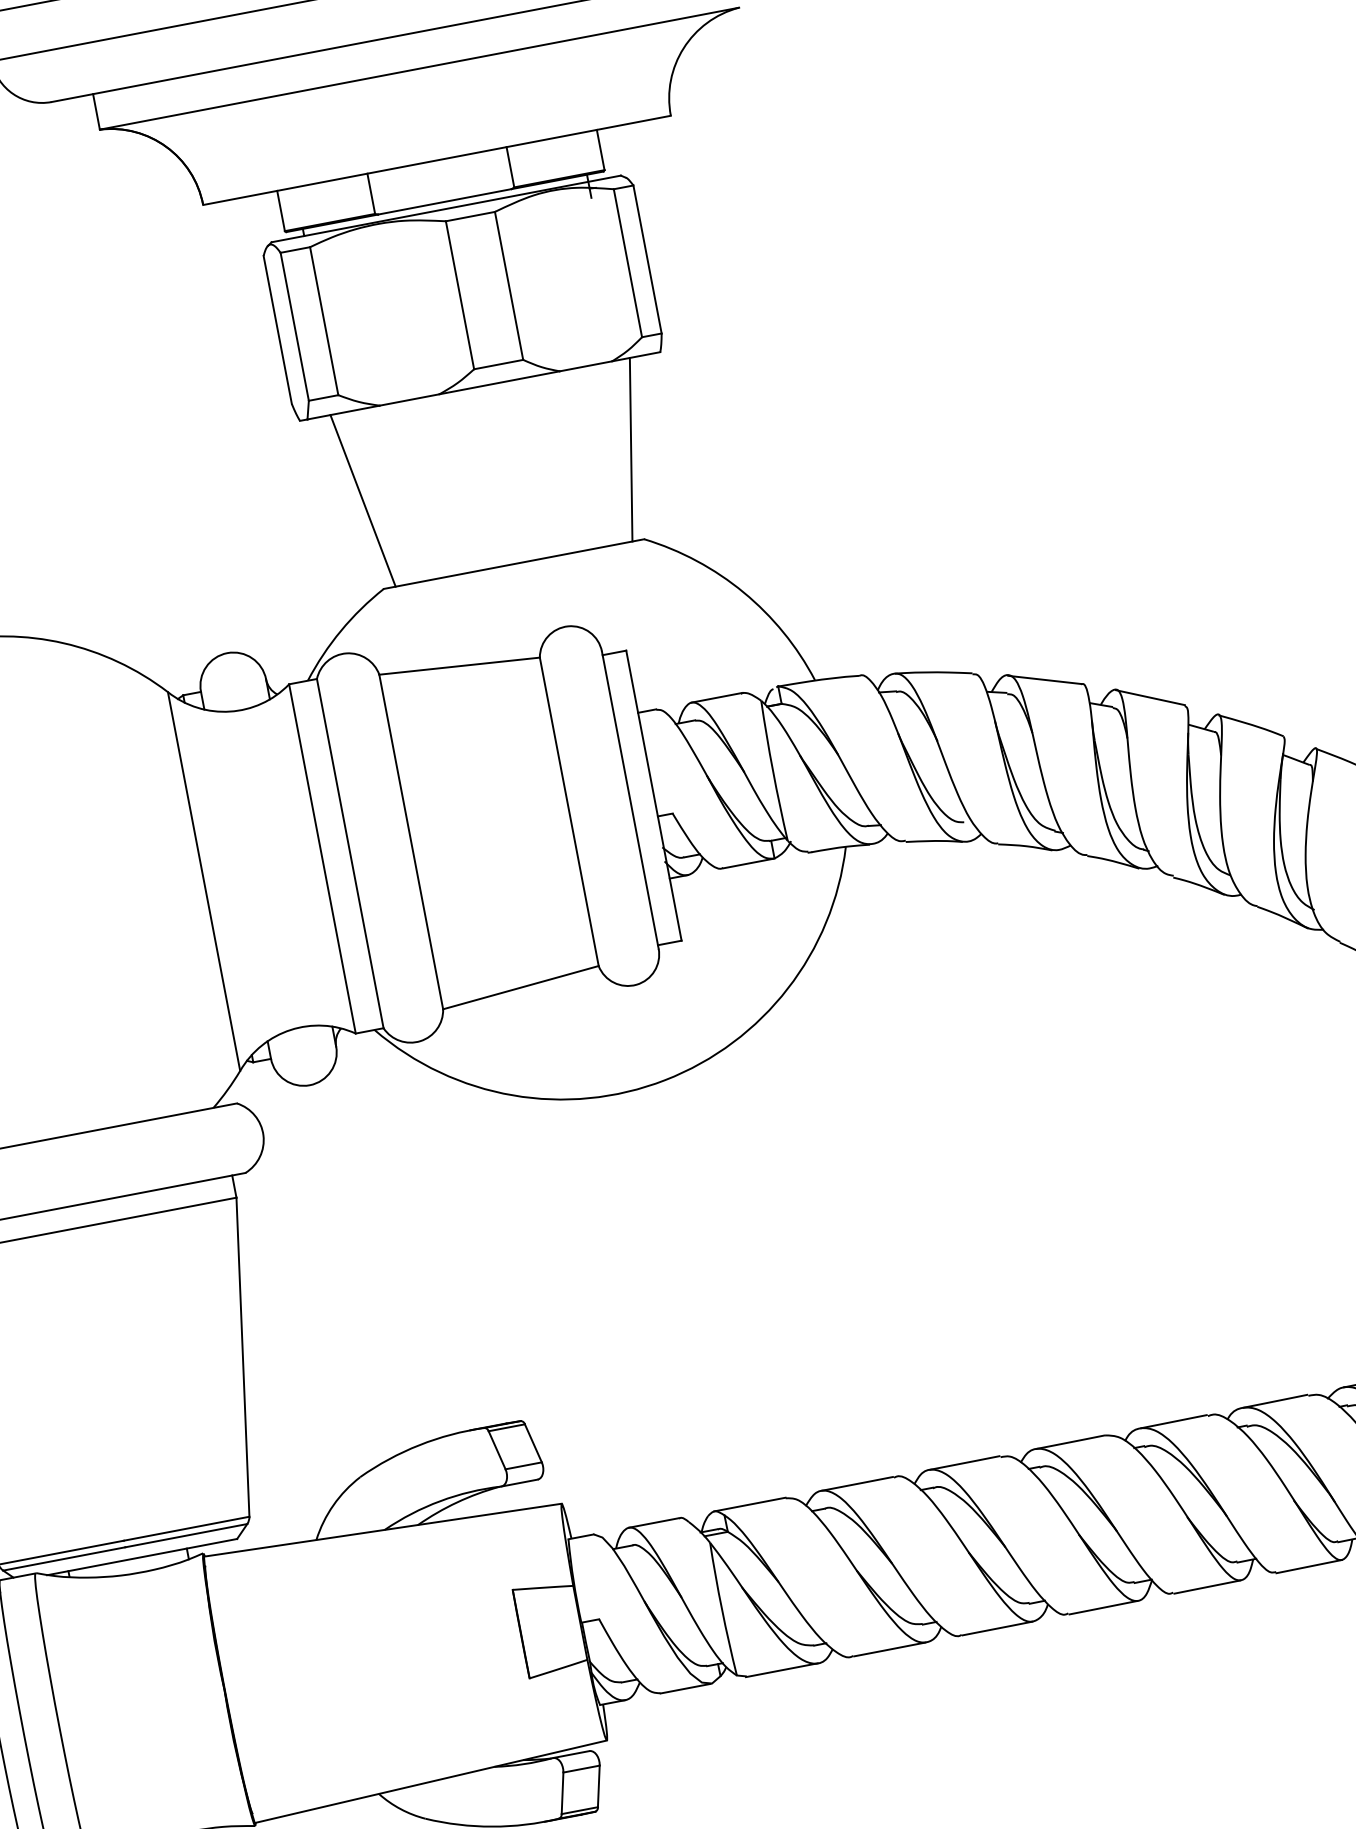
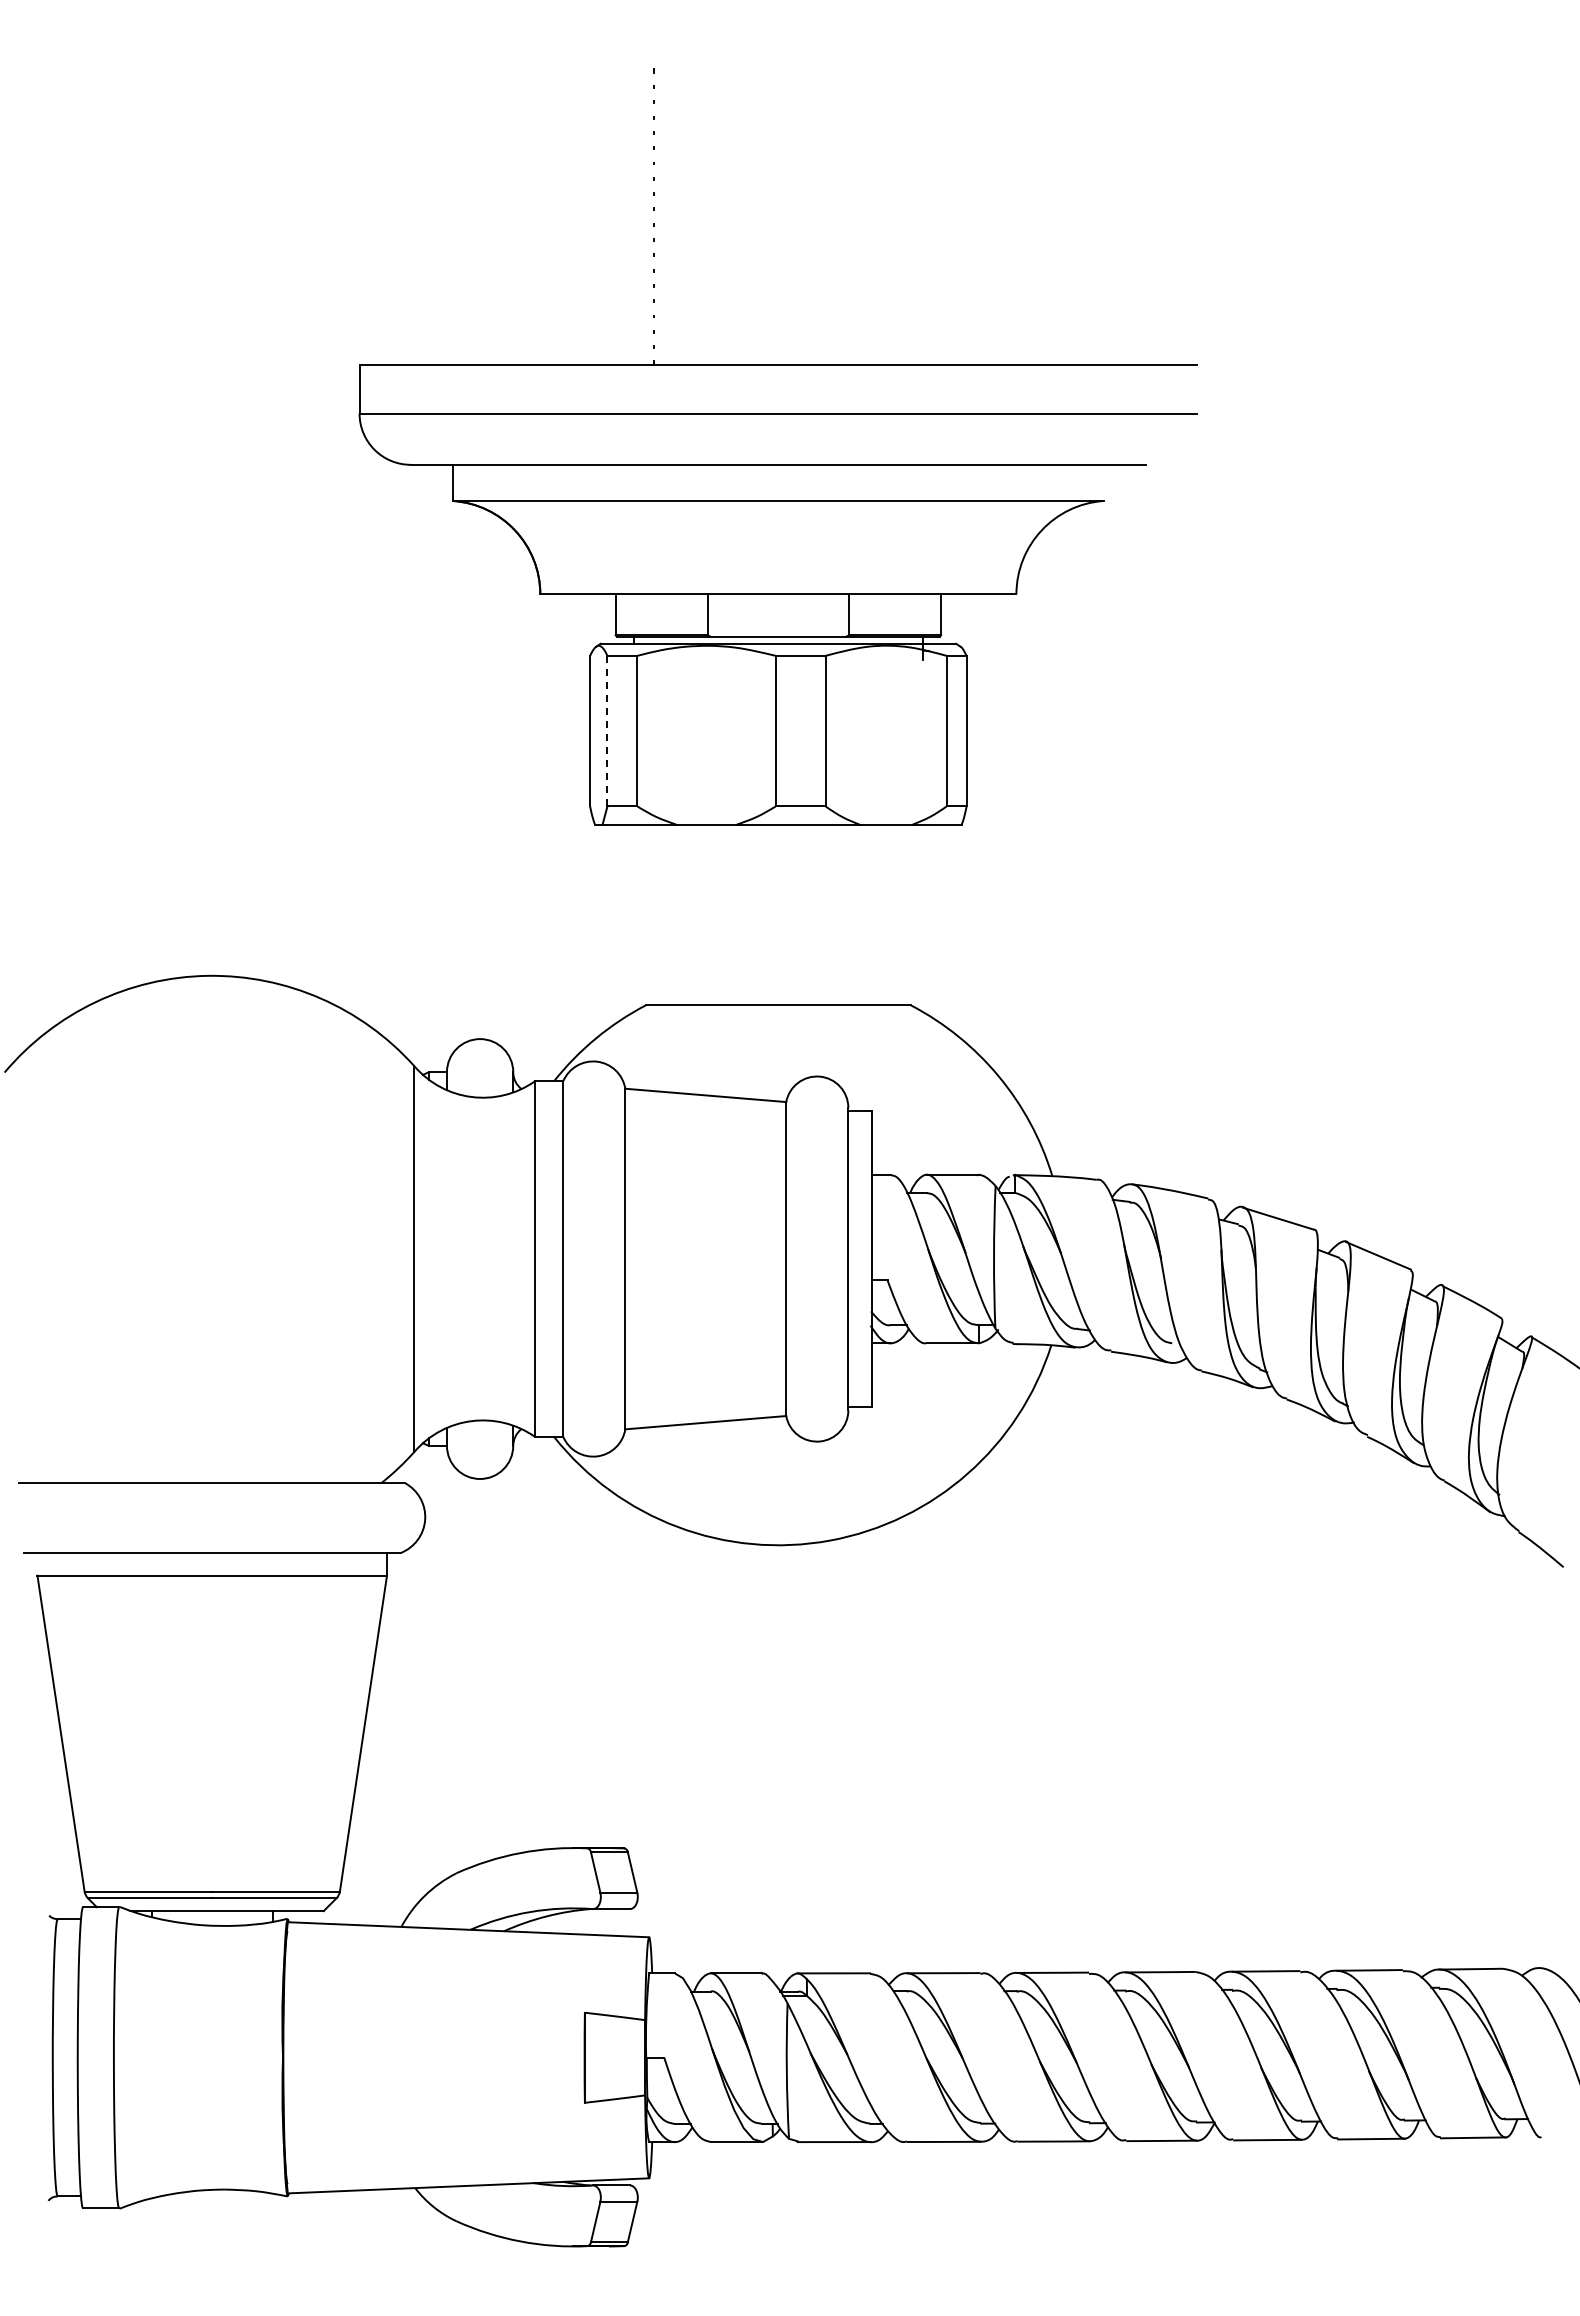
line: (294, 326) -> (607, 730), solid -> dashed
line: (630, 449) -> (914, 914), removed
line: (362, 500) -> (641, 914), removed

